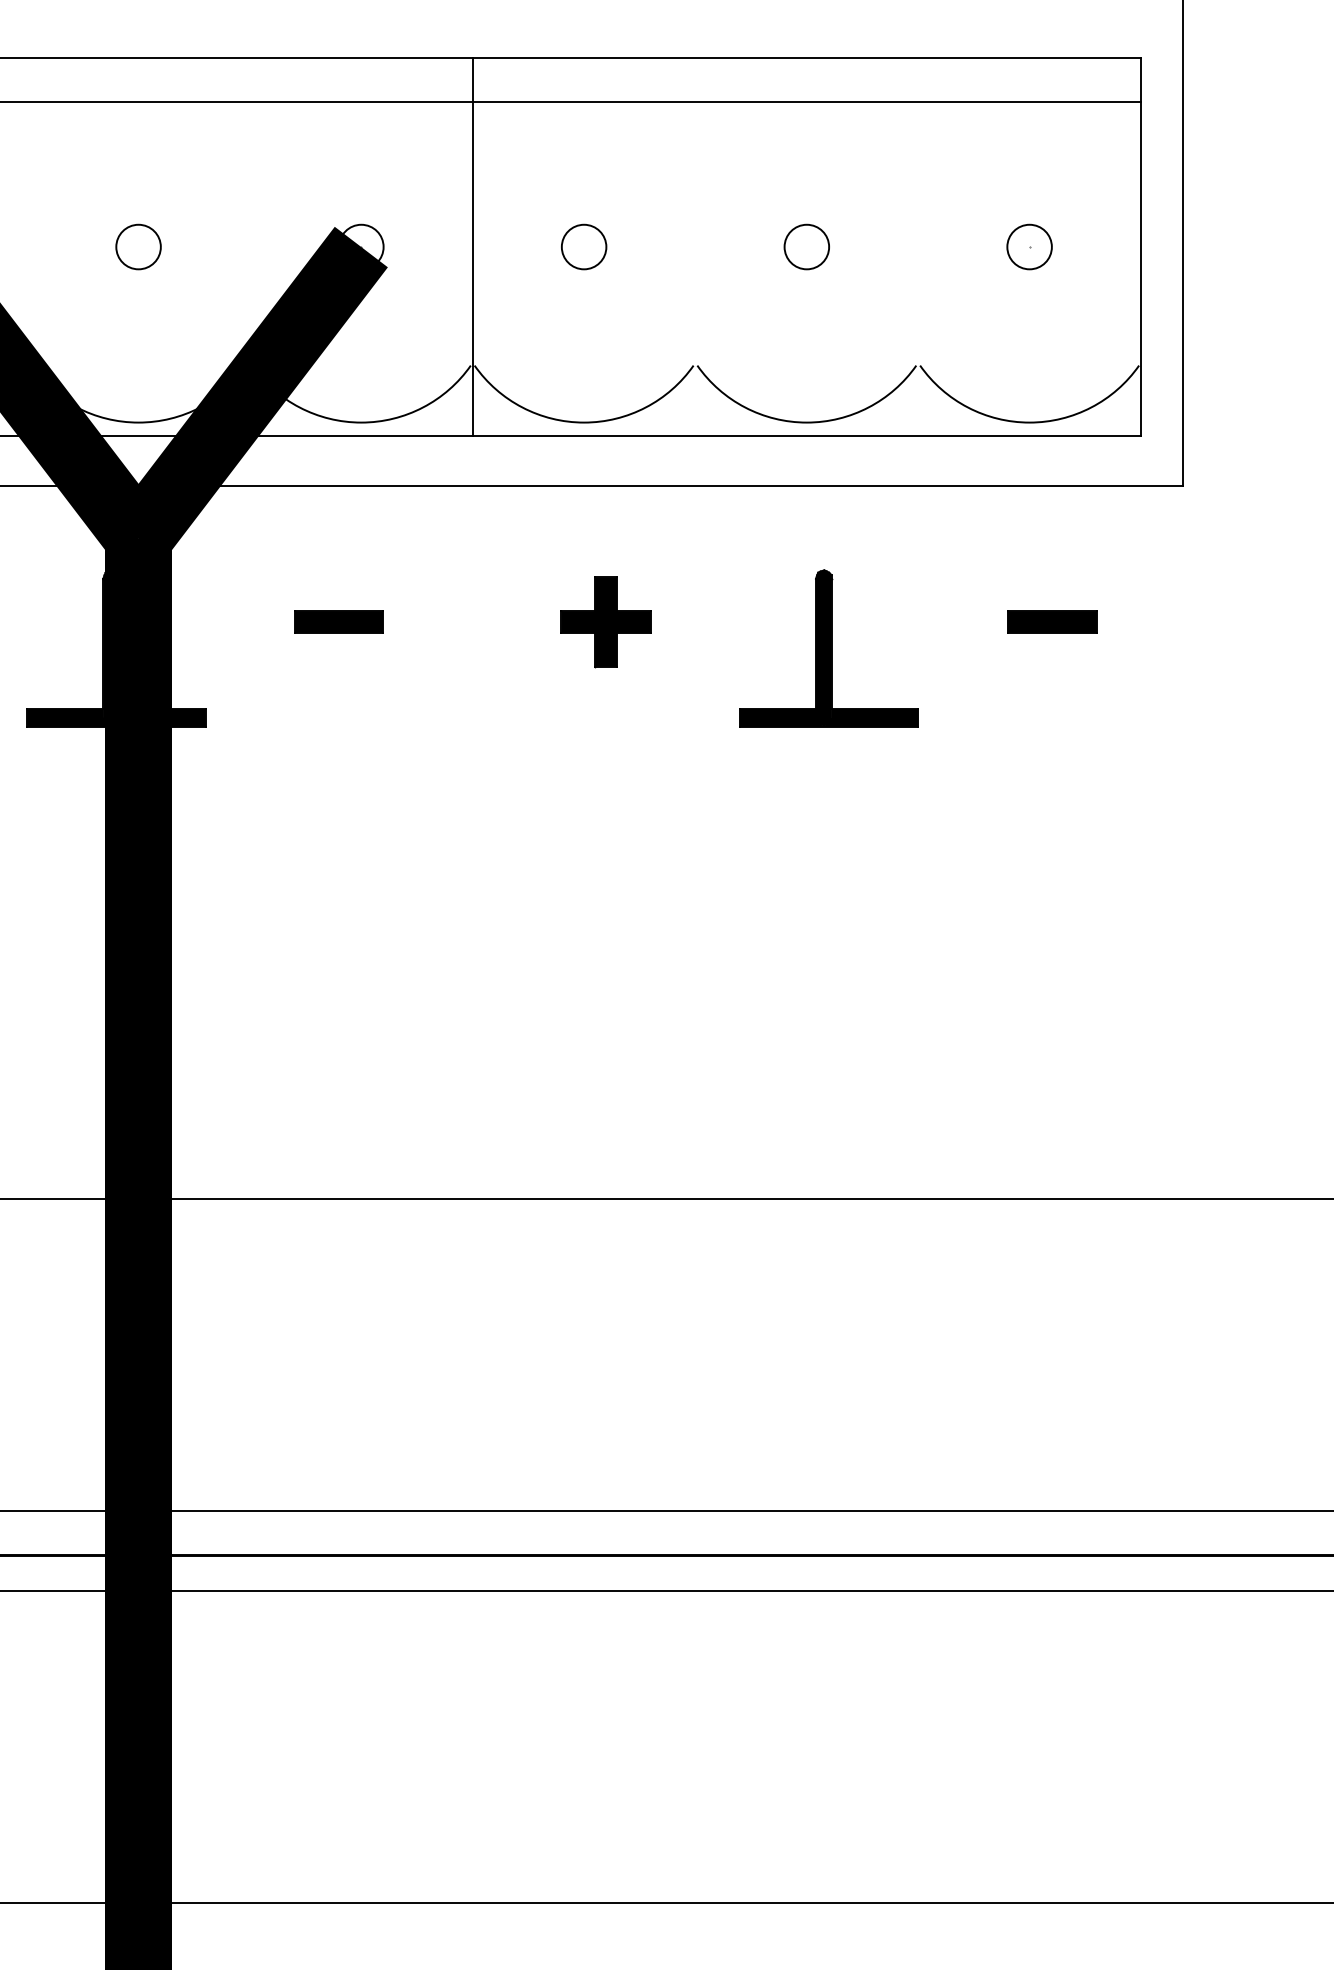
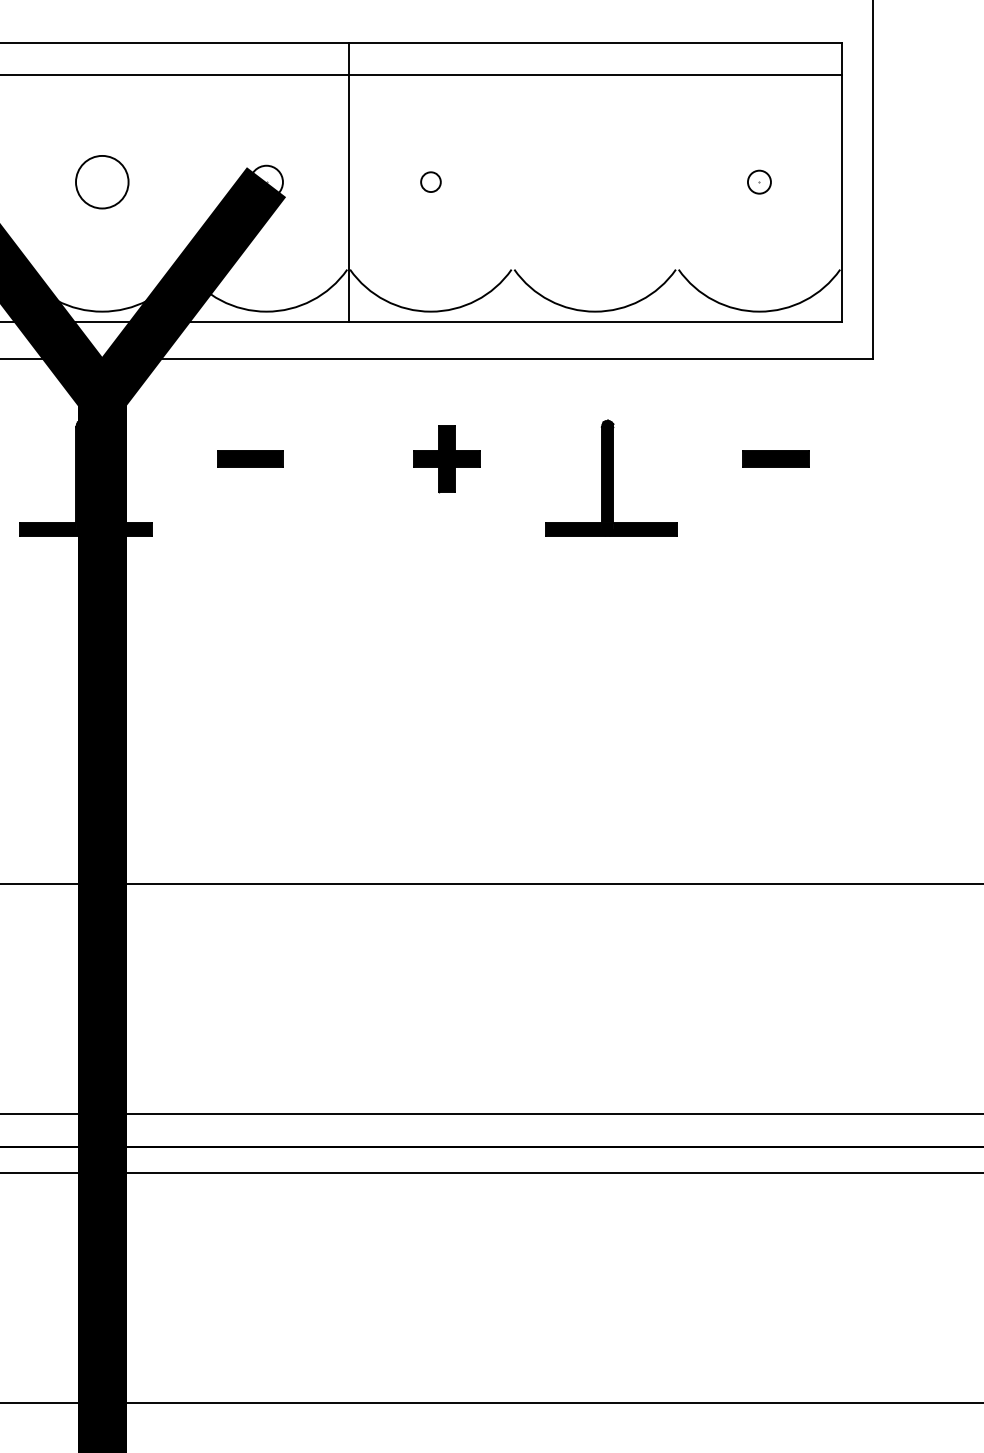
circle: (138, 246) -> (102, 181), size x1.6
circle: (584, 246) -> (431, 181), size x0.6
circle: (806, 246) -> (594, 181), removed
circle: (1029, 246) -> (759, 181), size x0.7

